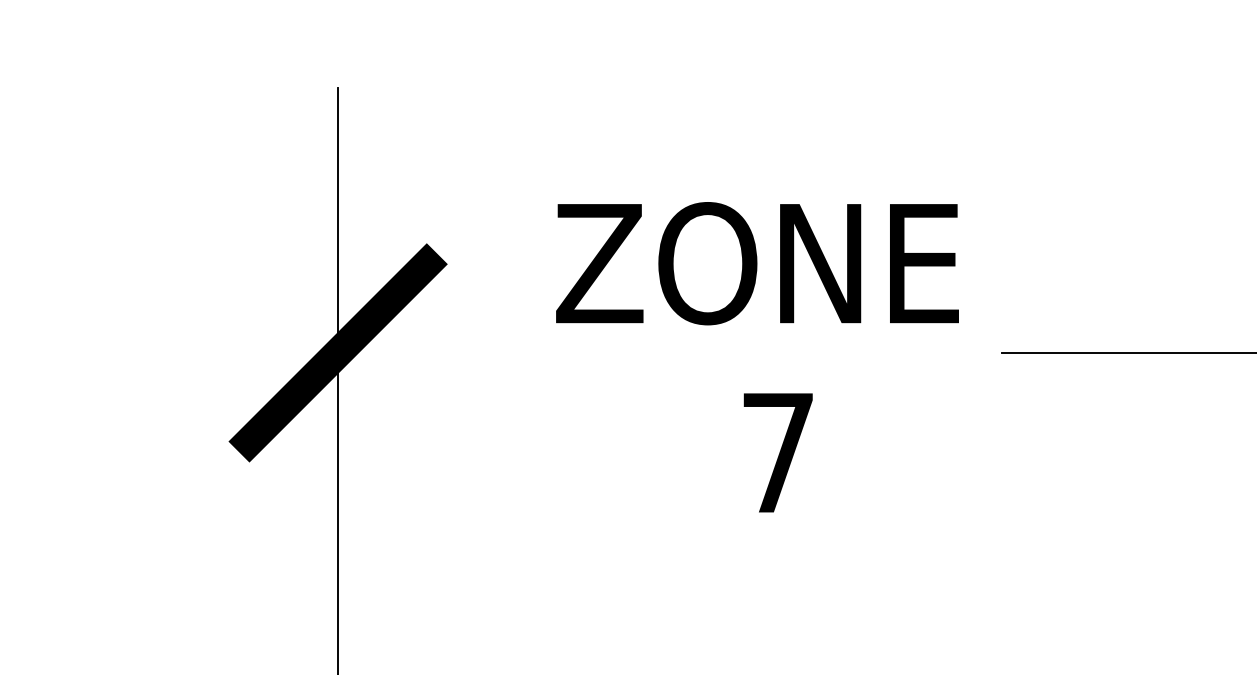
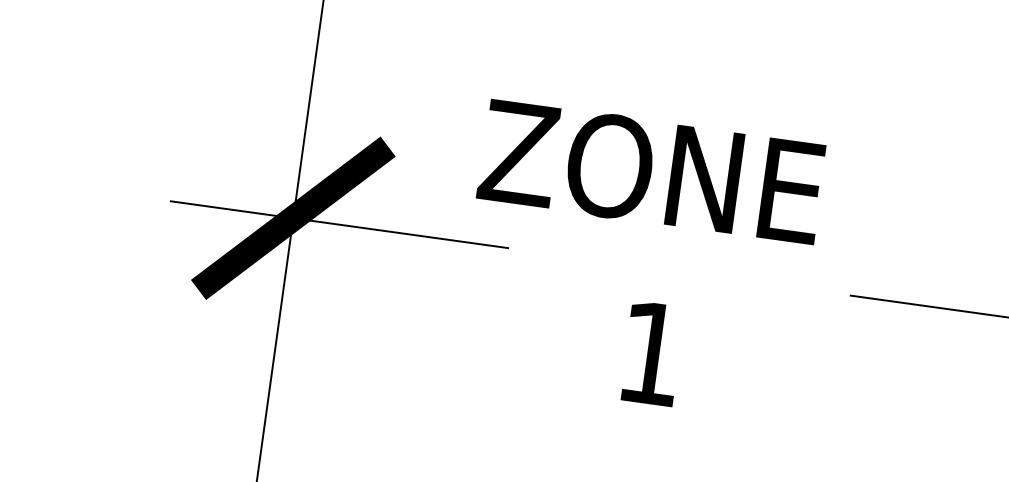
text: (757, 263) -> (651, 171), moved
line: (392, 352) -> (339, 224), added
text: (777, 452) -> (650, 353), 7 -> 1

